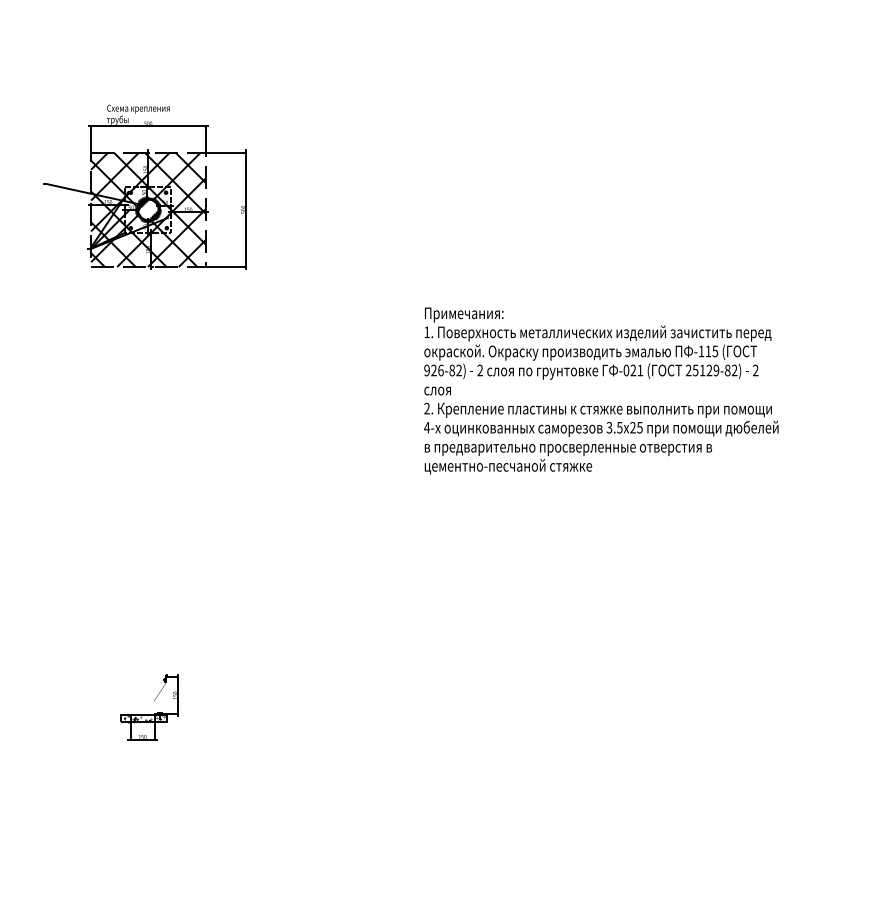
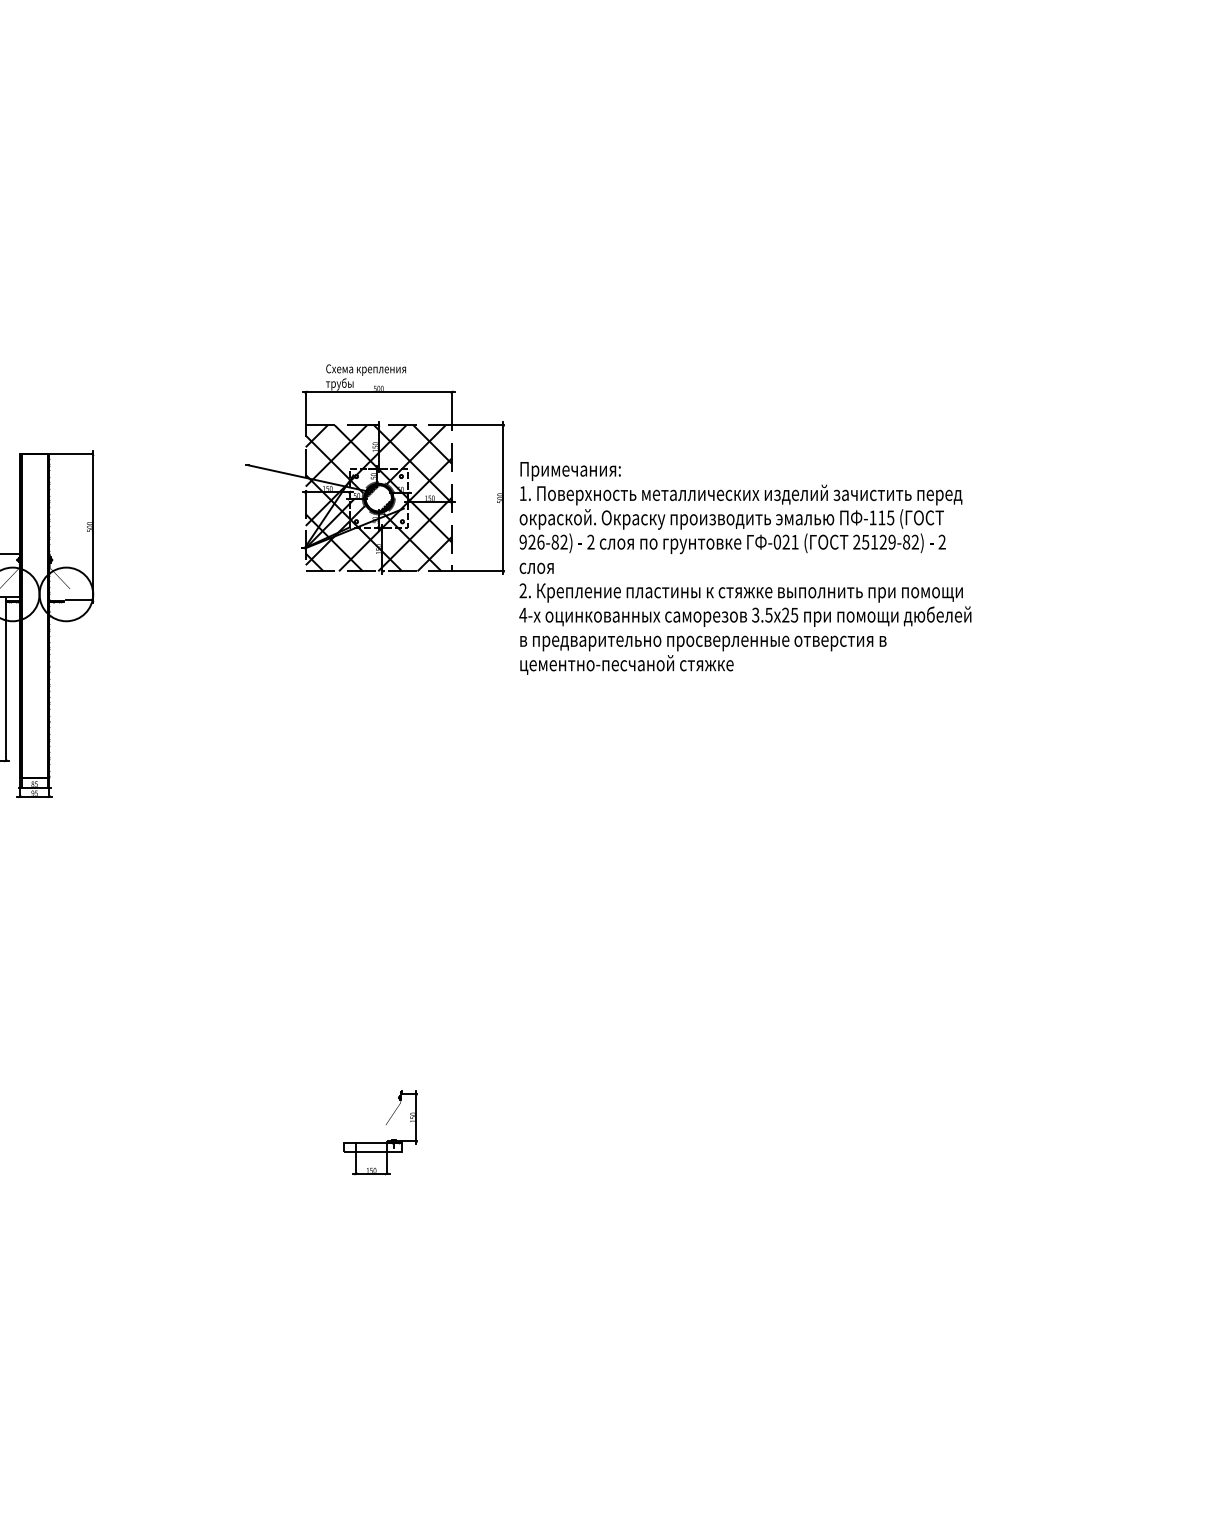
text: (601, 391) -> (745, 568), moved
hatch: (144, 718) -> (373, 1147), removed

